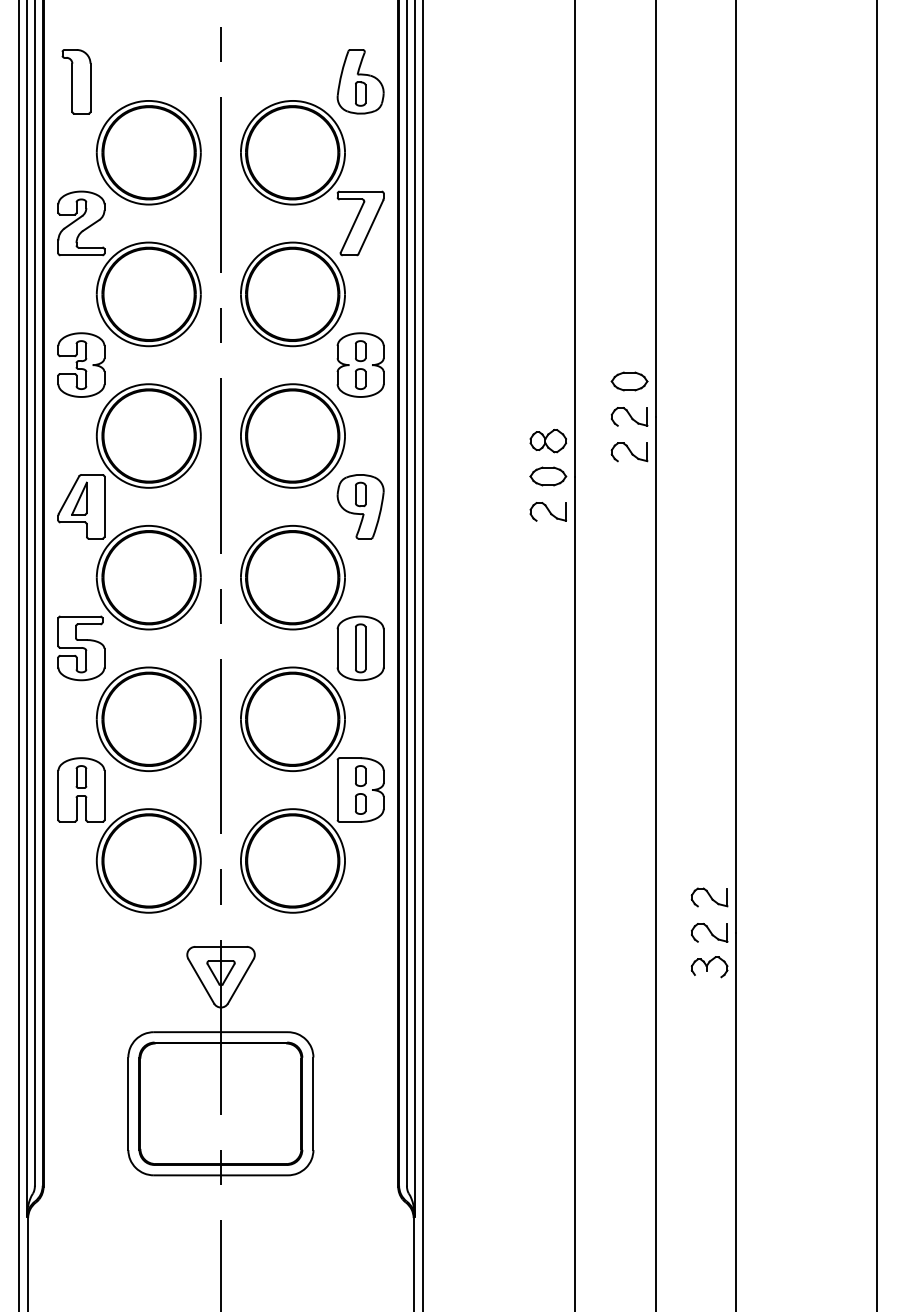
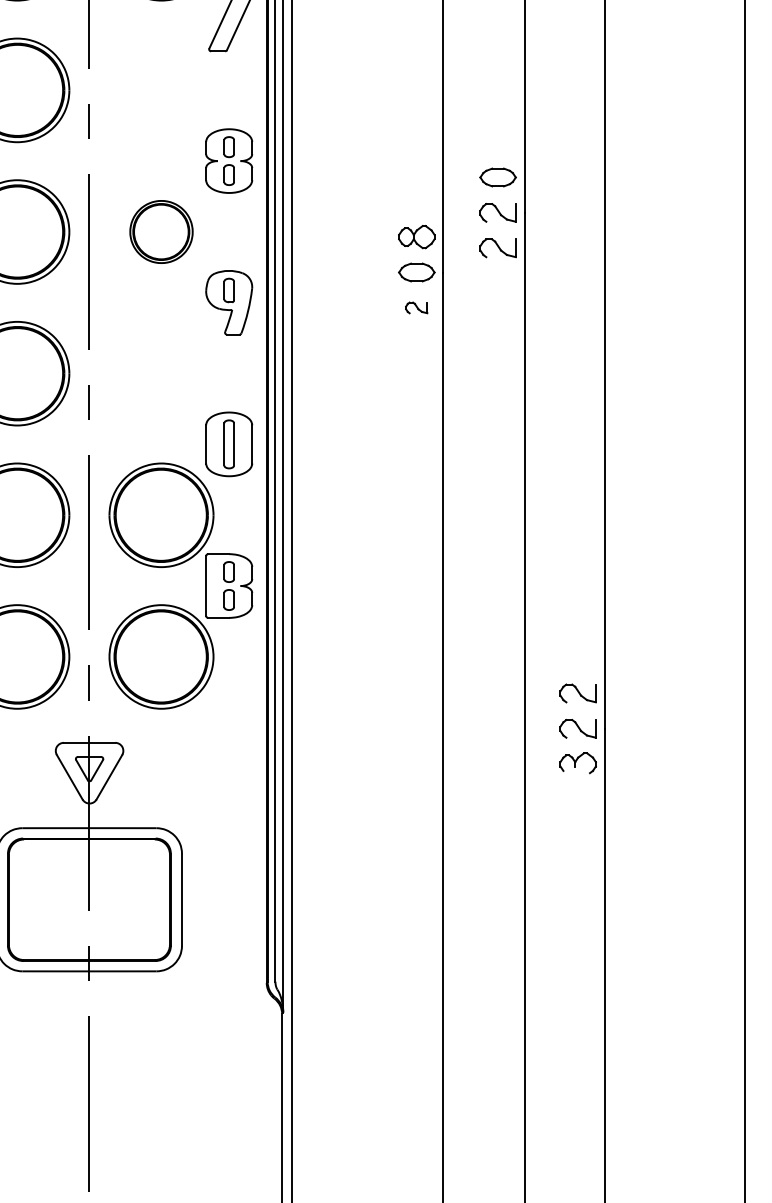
part: (292, 294) -> (161, 90), removed
part: (292, 435) -> (161, 231), size x0.6
part: (547, 511) -> (416, 307), size x0.6
part: (292, 577) -> (161, 373), removed

